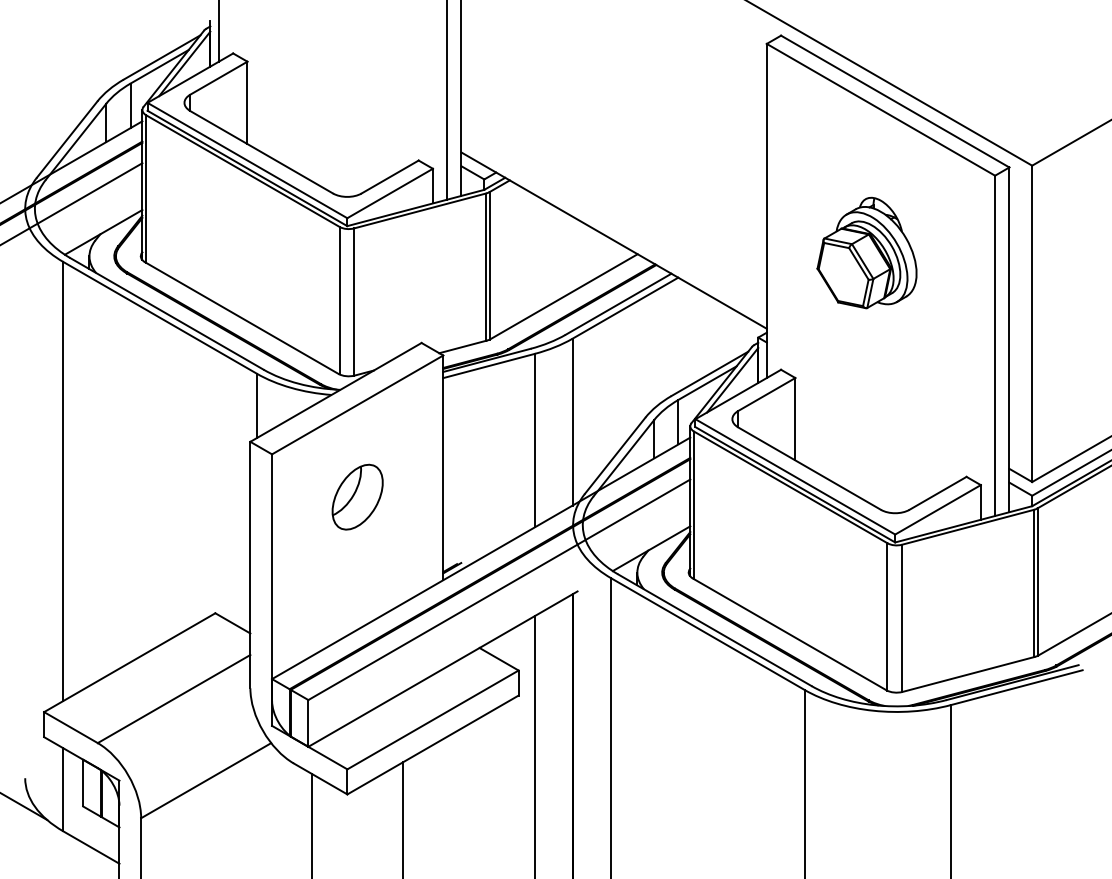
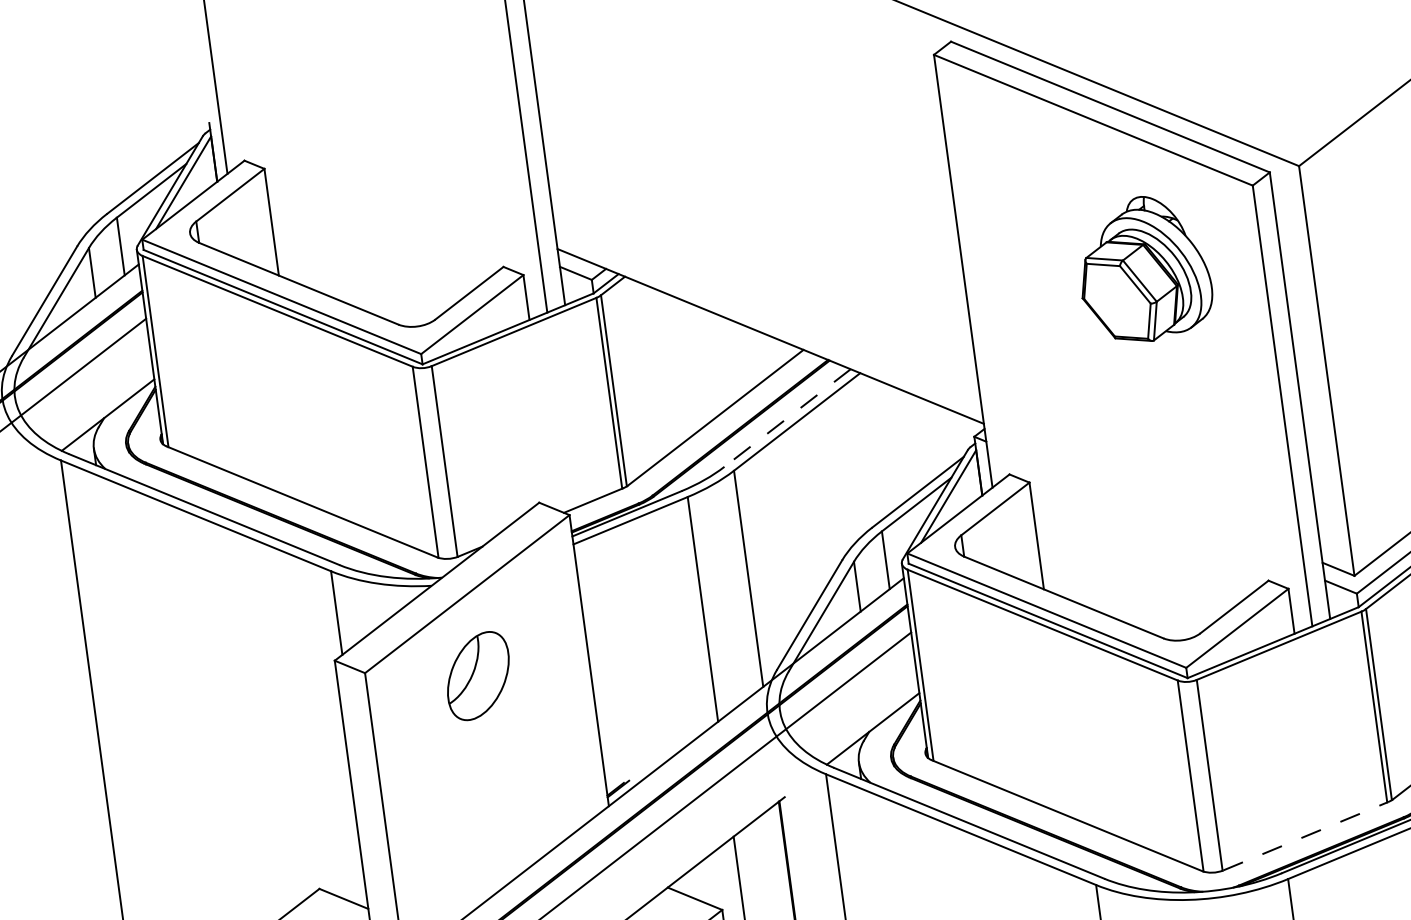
part: (866, 252) -> (1143, 268), moved
line: (618, 304) -> (787, 418), solid -> dashed
part: (357, 496) -> (478, 675), moved
line: (969, 674) -> (1306, 836), solid -> dashed

